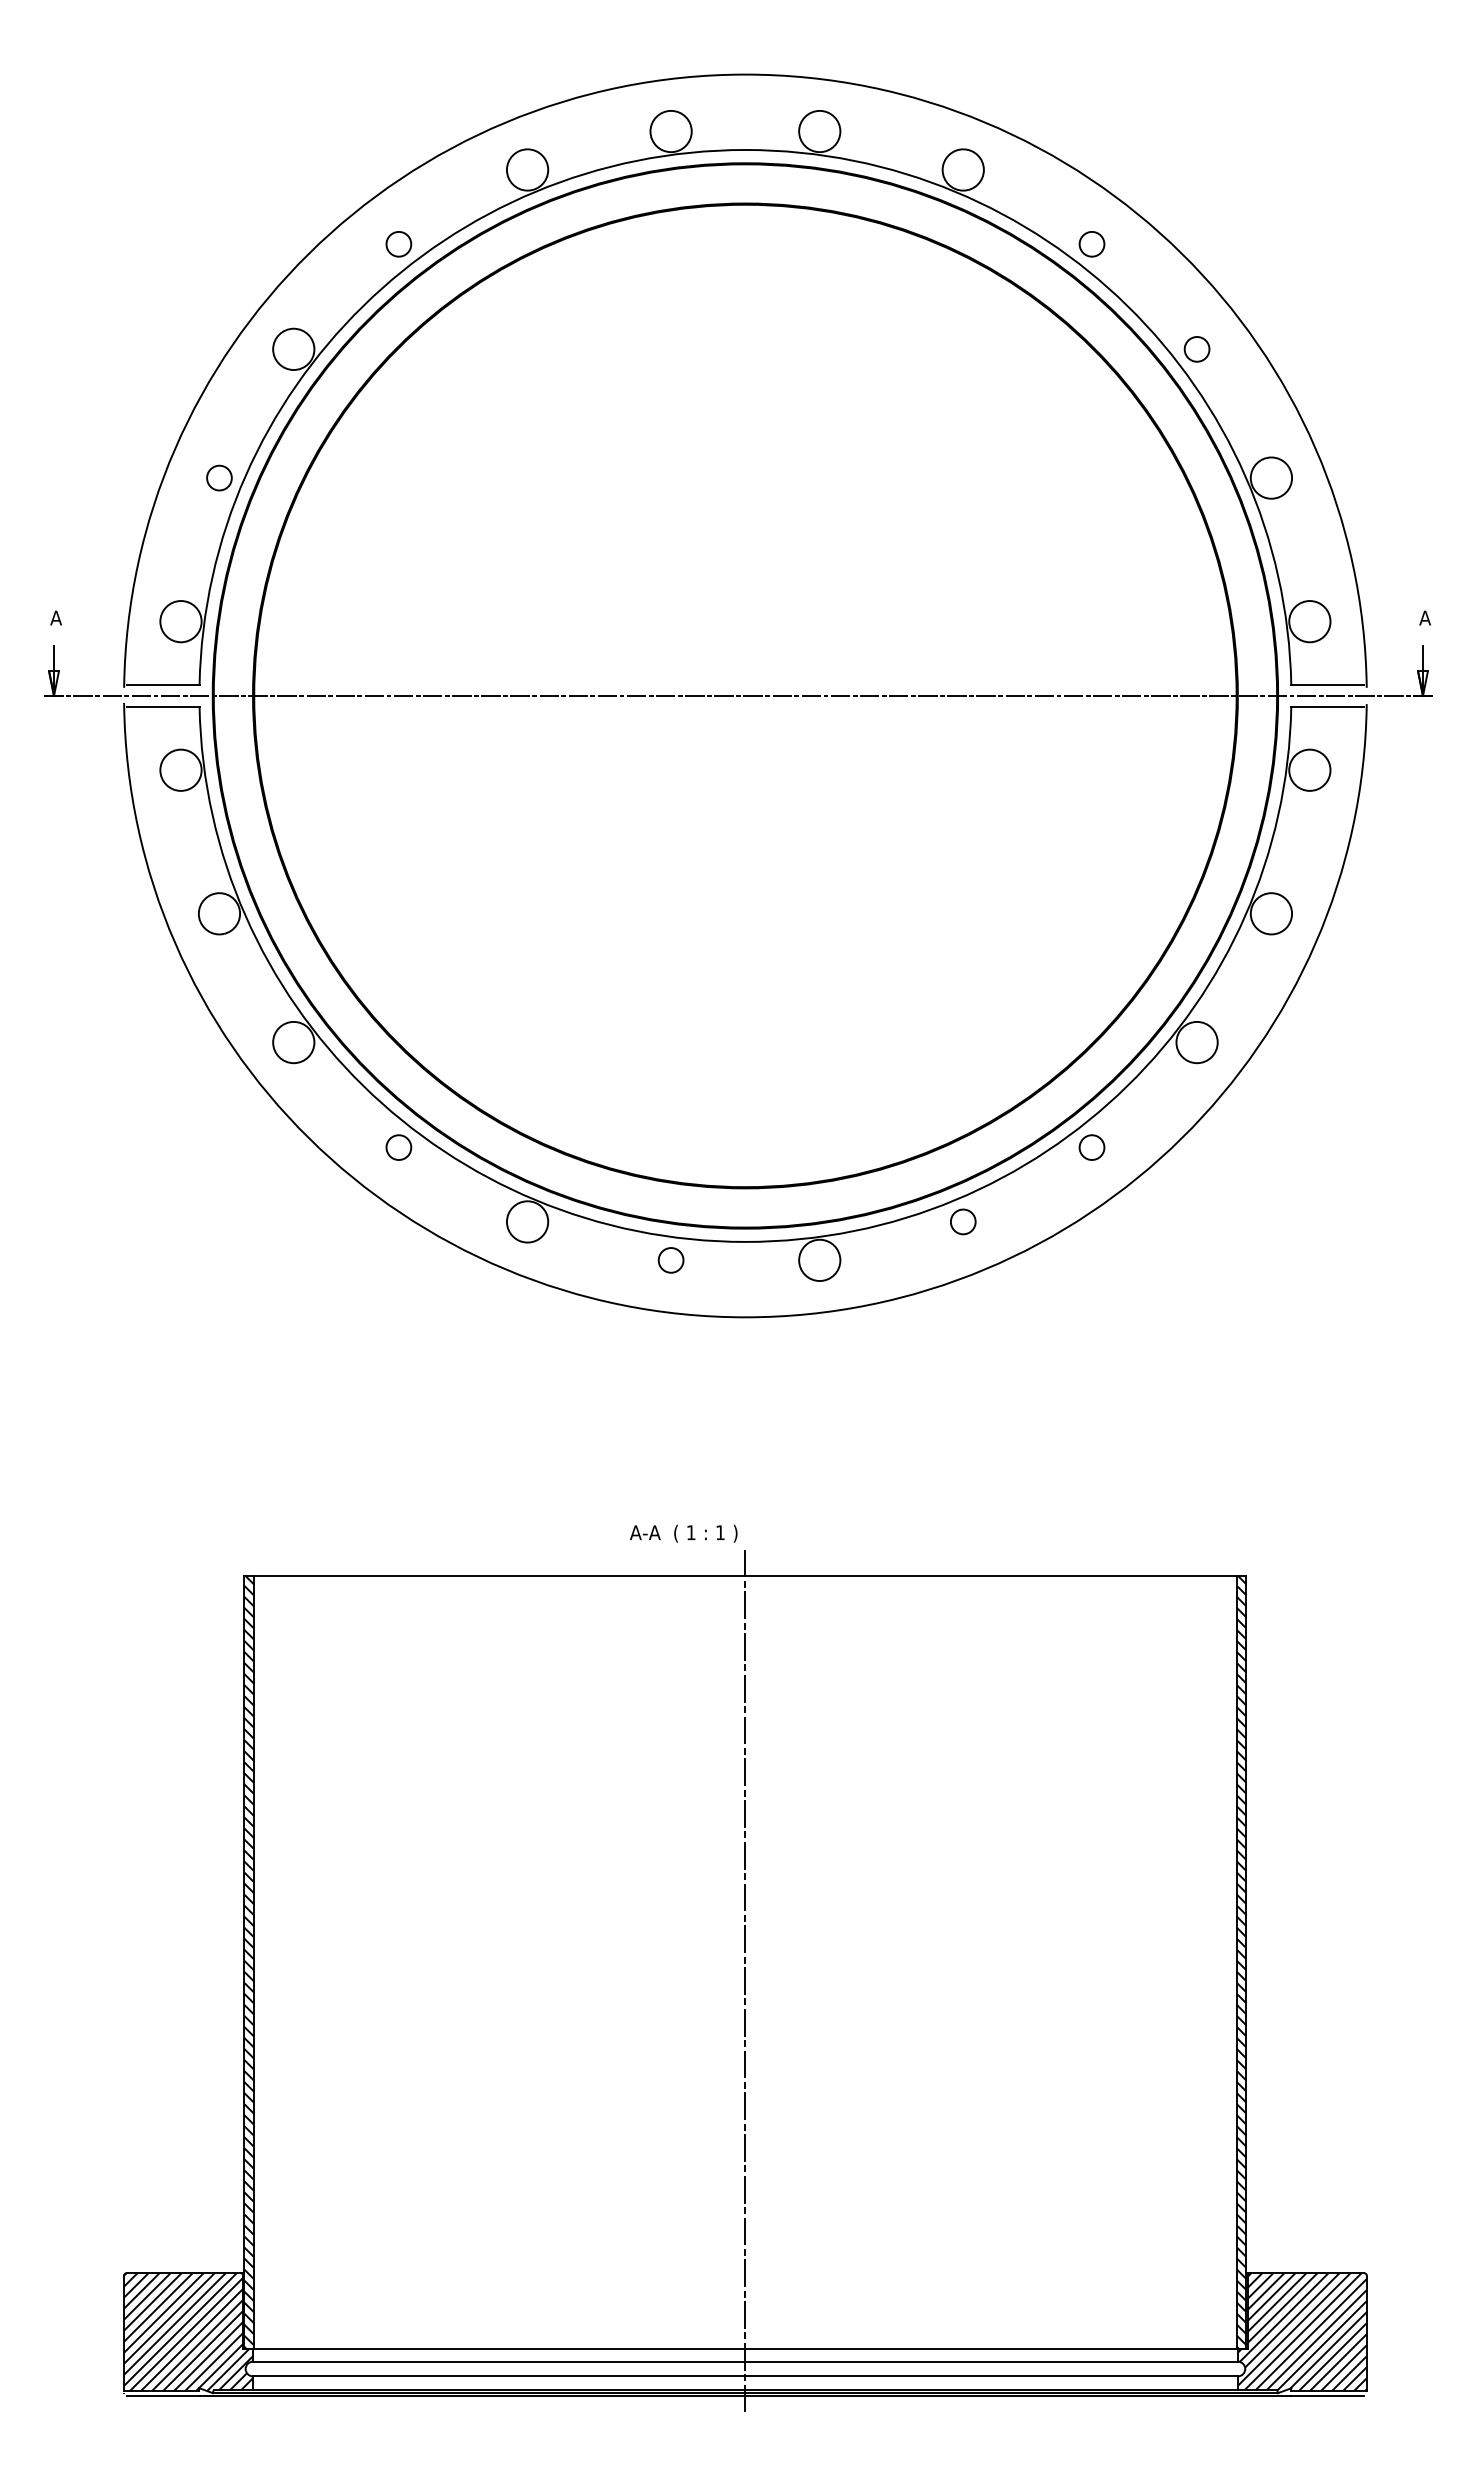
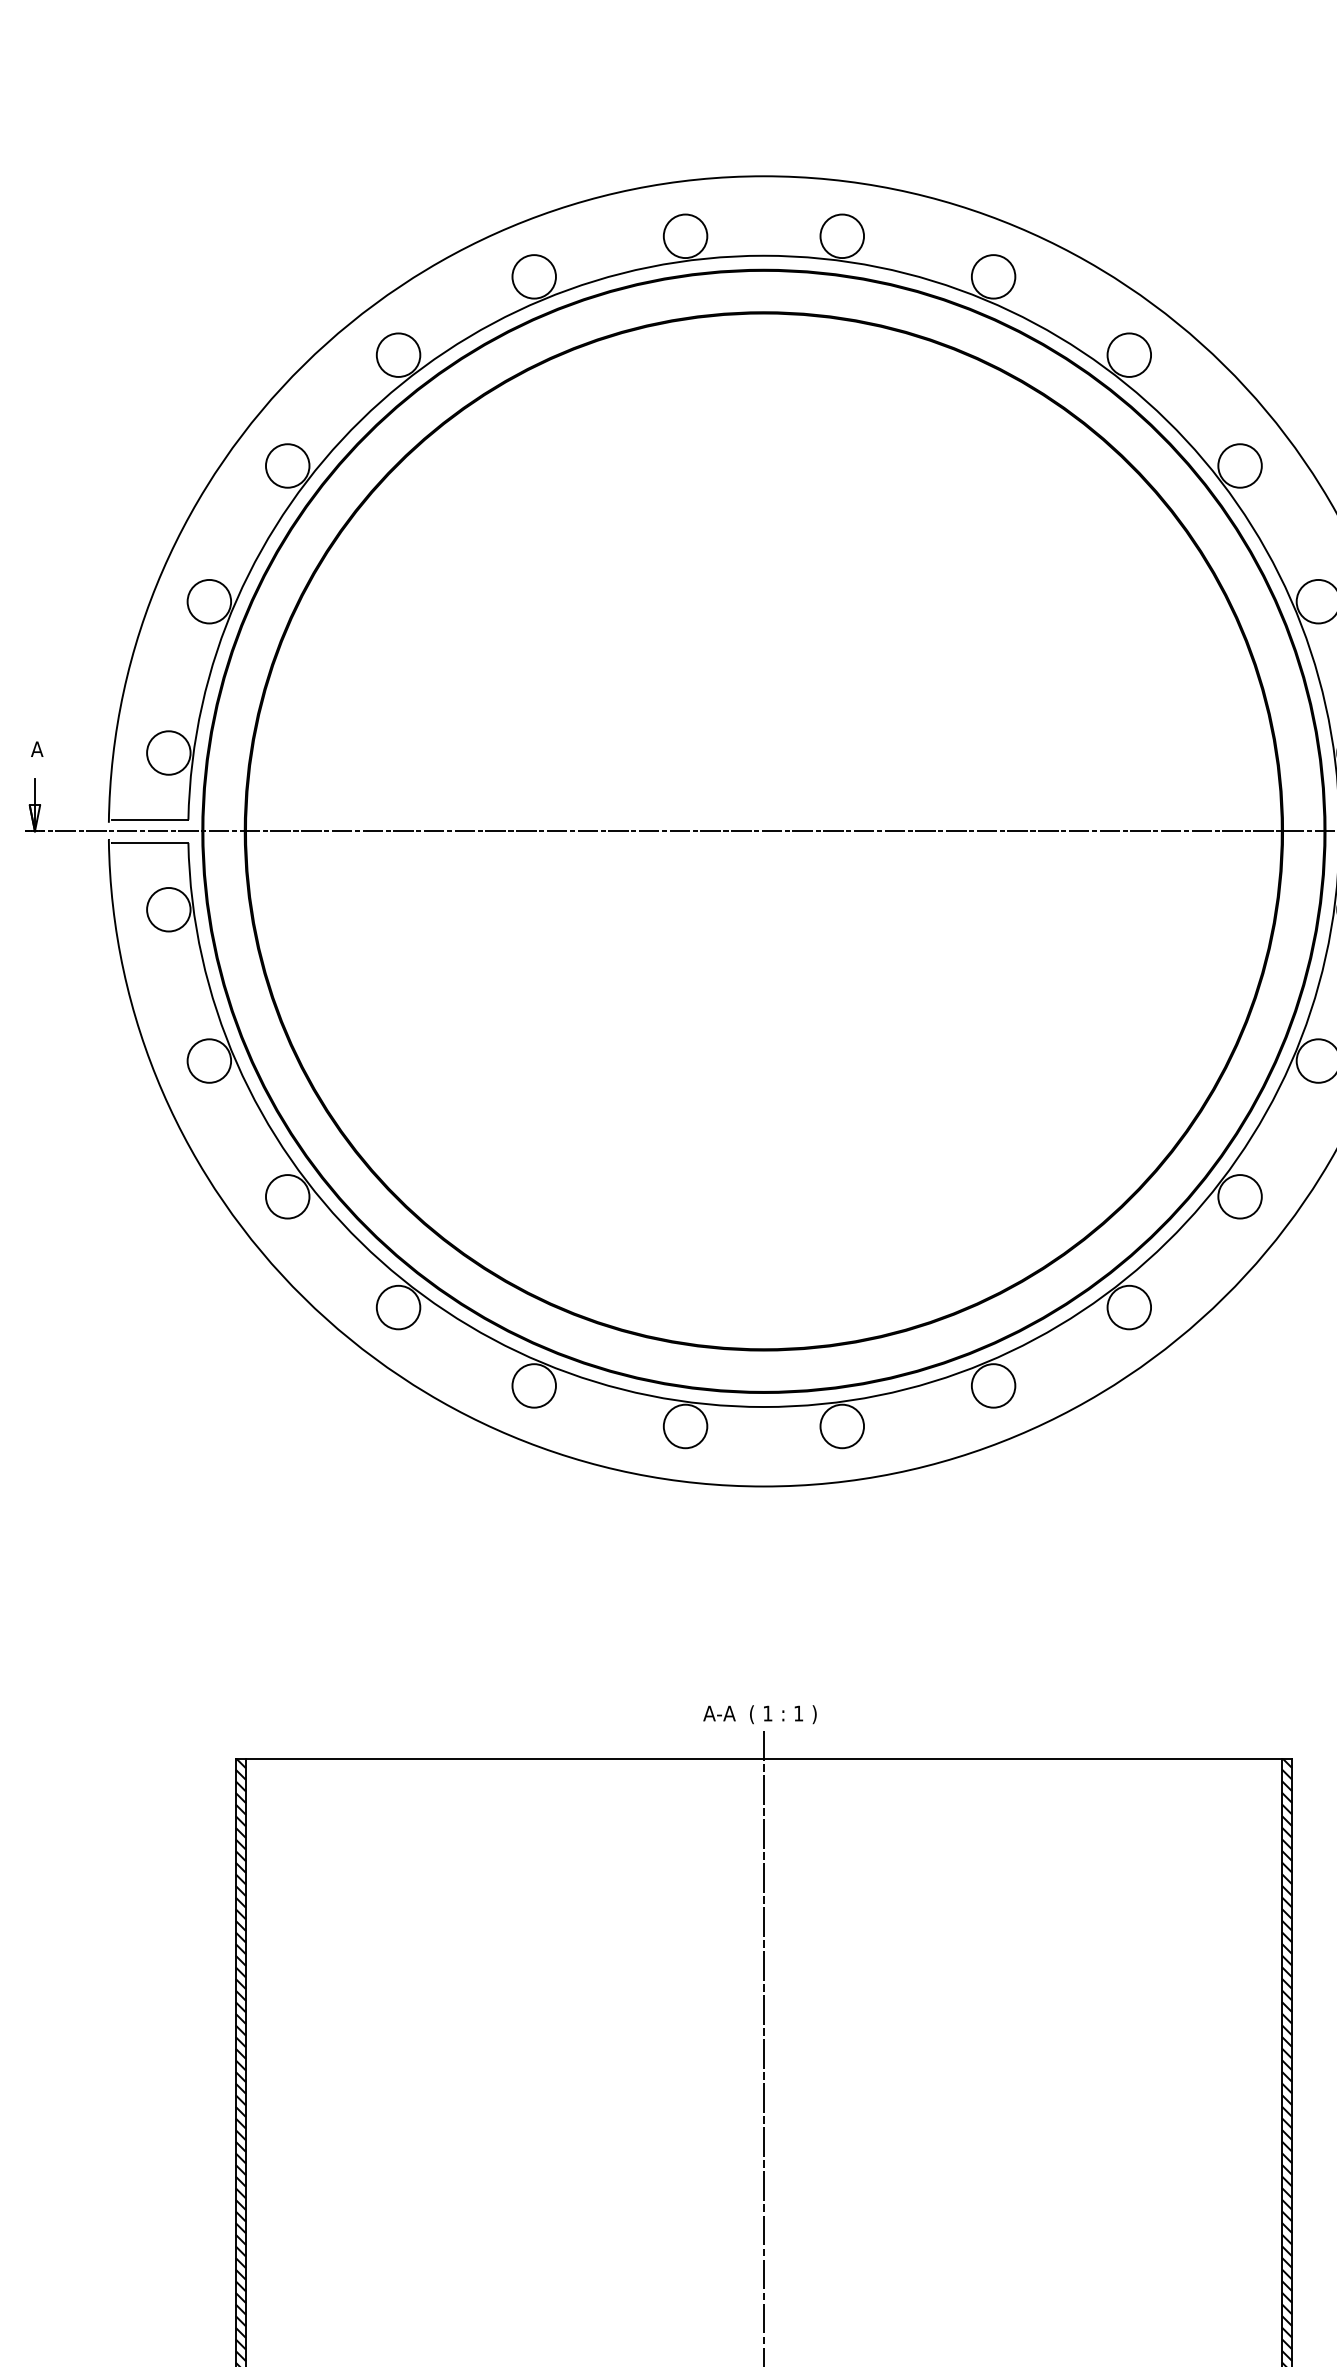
circle: (398, 243) -> (398, 354), size x1.67
circle: (1091, 243) -> (1128, 354), size x1.67
circle: (1196, 349) -> (1239, 466), size x1.67
circle: (219, 477) -> (209, 601), size x1.67
circle: (398, 1147) -> (398, 1307), size x1.67
circle: (1091, 1147) -> (1128, 1307), size x1.67
circle: (962, 1221) -> (992, 1385), size x1.67
circle: (670, 1260) -> (684, 1426), size x1.67
text: (683, 1533) -> (759, 1714), moved

